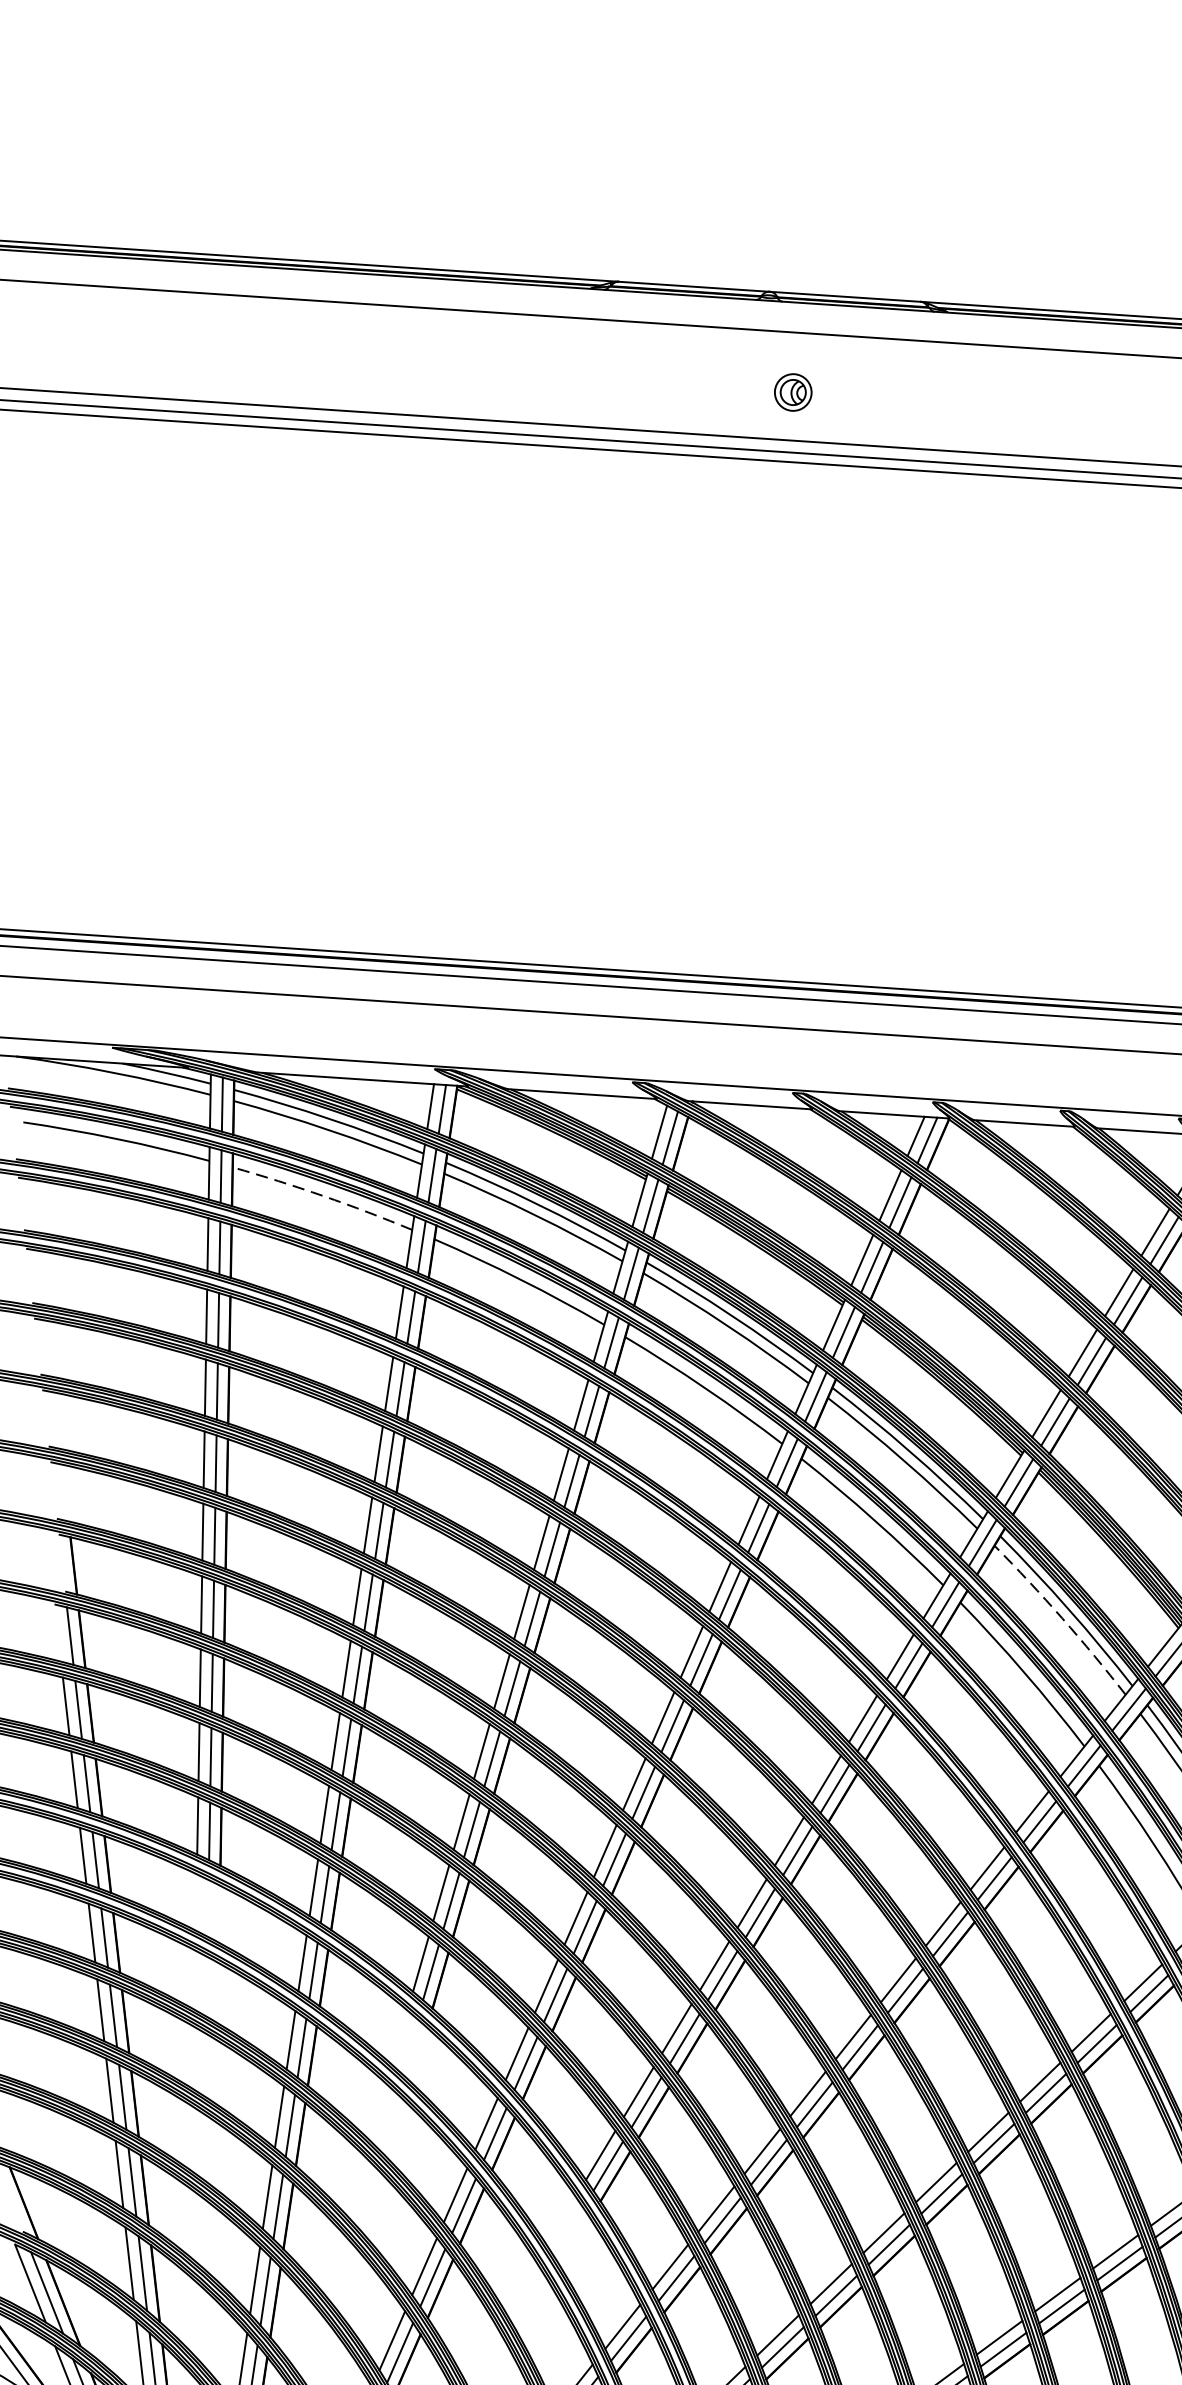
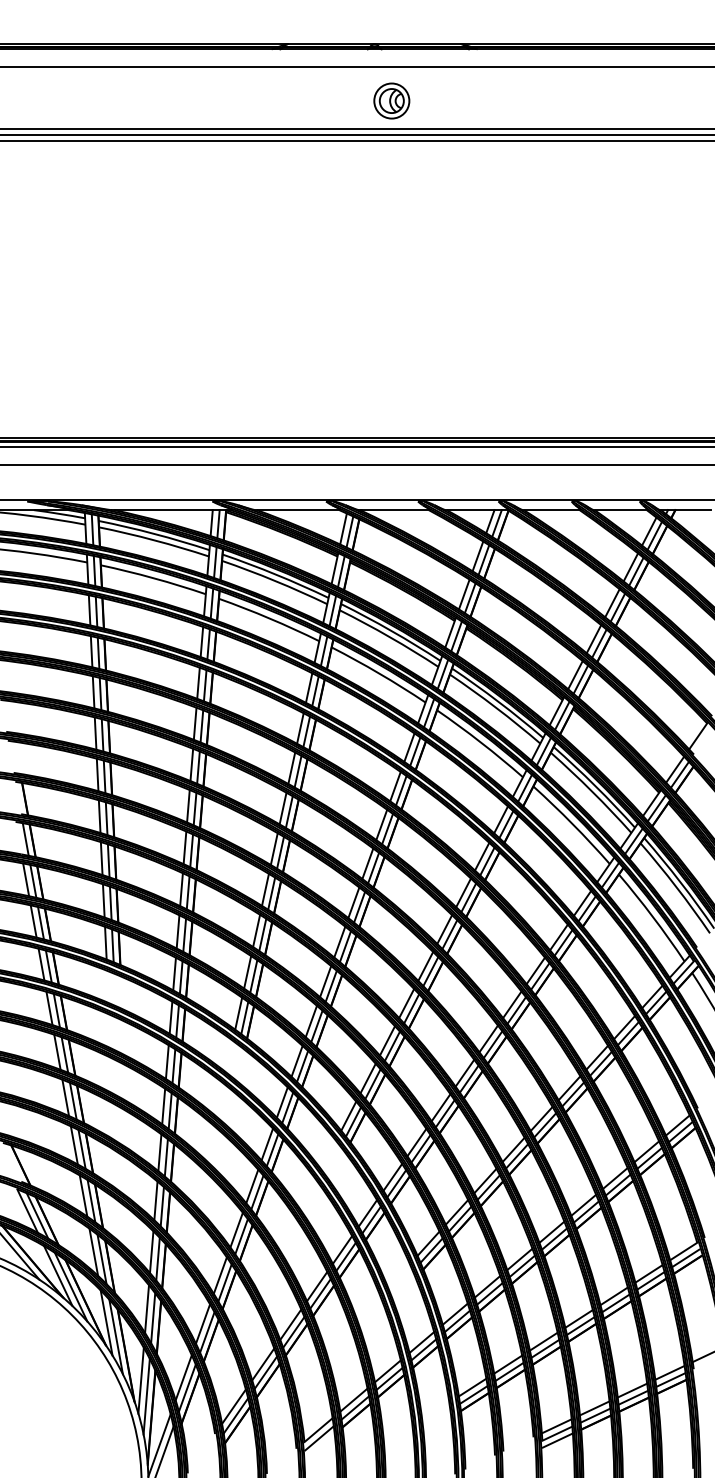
part: (792, 391) -> (391, 100), size x1.67
arc: (322, 1196) -> (153, 578), dashed -> solid
arc: (1062, 1618) -> (592, 791), dashed -> solid

